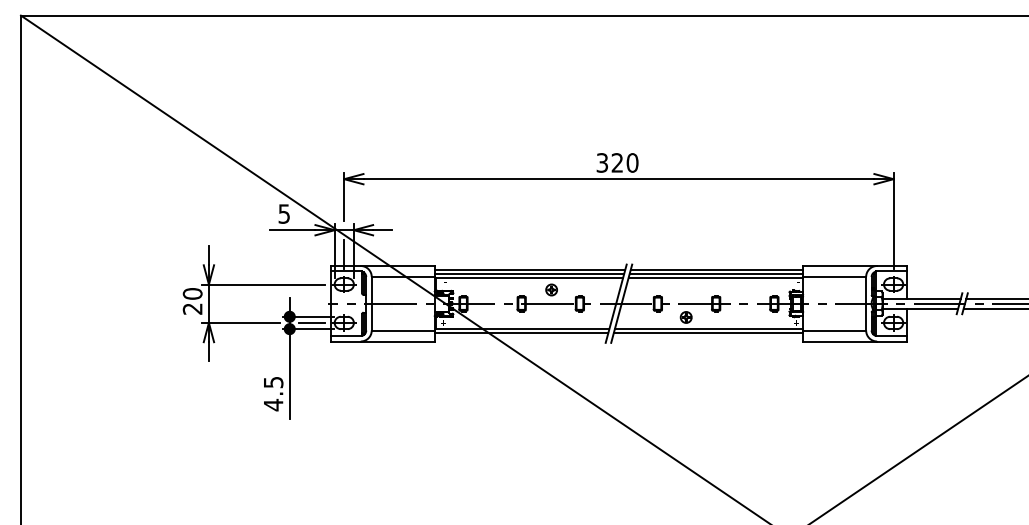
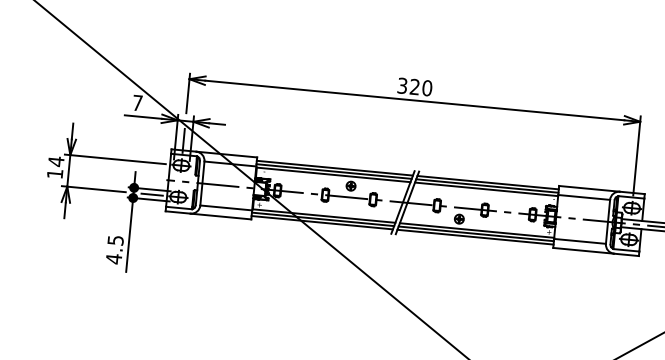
text: (283, 213) -> (136, 102), 5 -> 7
text: (192, 300) -> (55, 166), 20 -> 14
line: (520, 337) -> (321, 222), added
line: (707, 337) -> (475, 237), added

